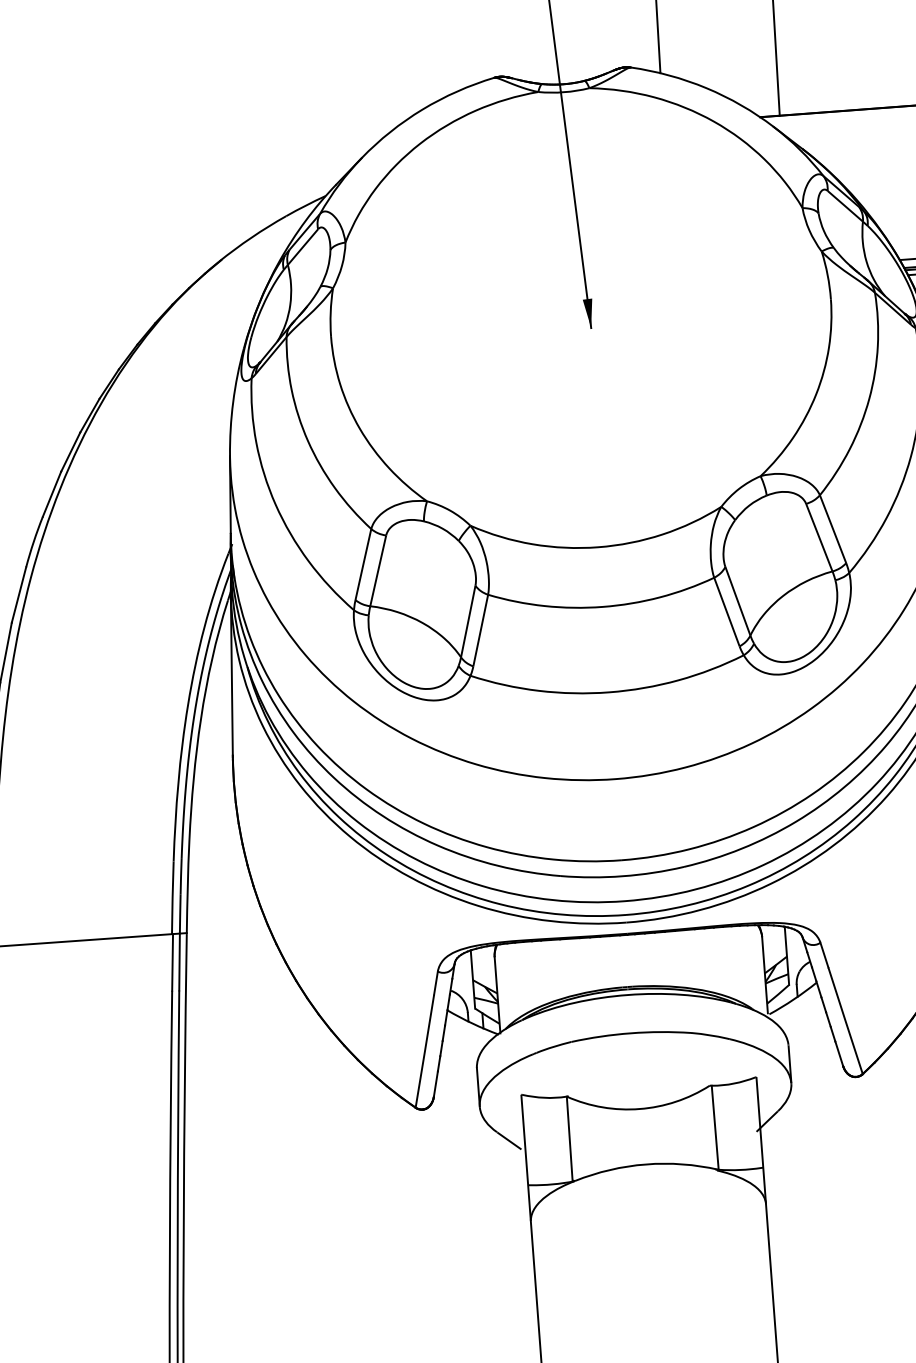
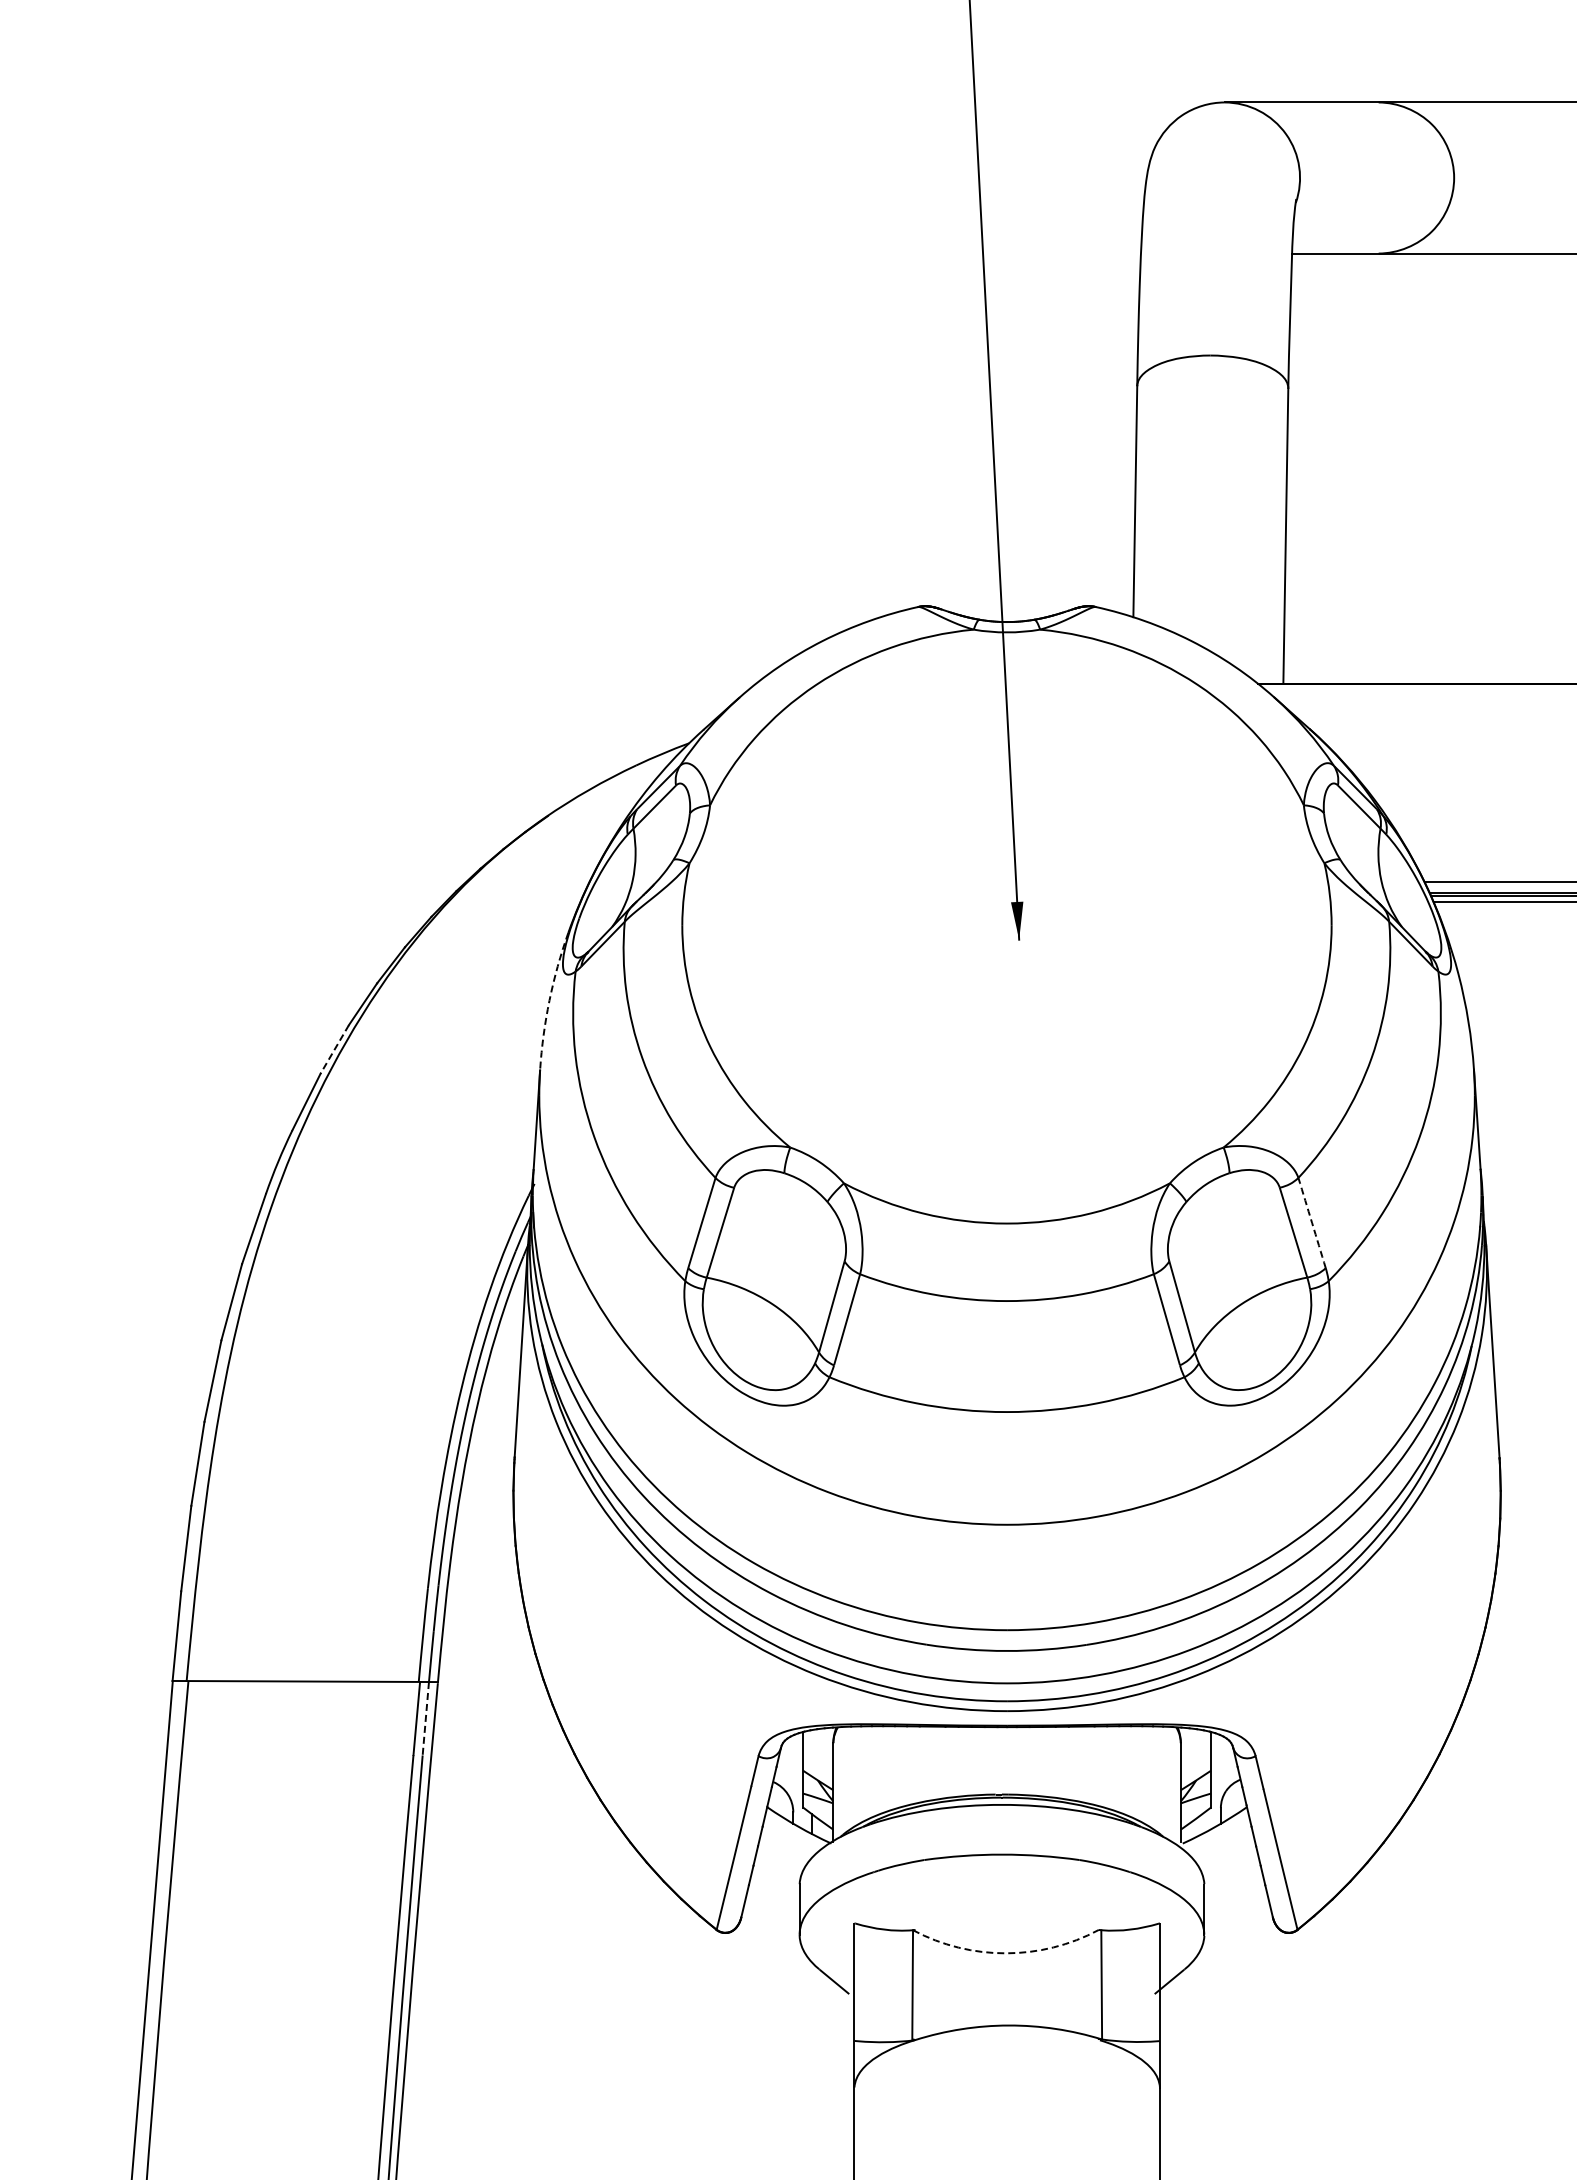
arc: (233, 402) -> (549, 1000), solid -> dashed
line: (70, 452) -> (334, 1049), solid -> dashed
arc: (833, 529) -> (1312, 1223), solid -> dashed
line: (179, 961) -> (425, 1718), solid -> dashed
arc: (639, 1109) -> (1005, 1953), solid -> dashed

